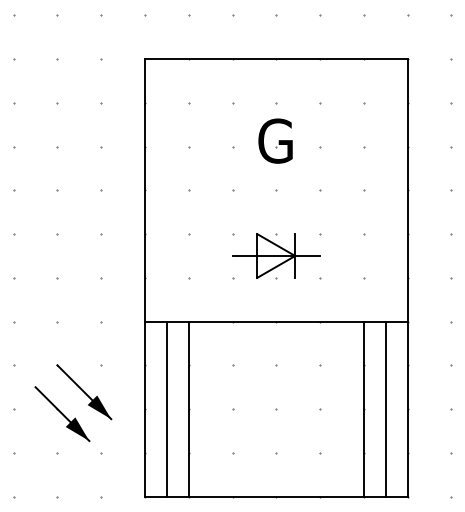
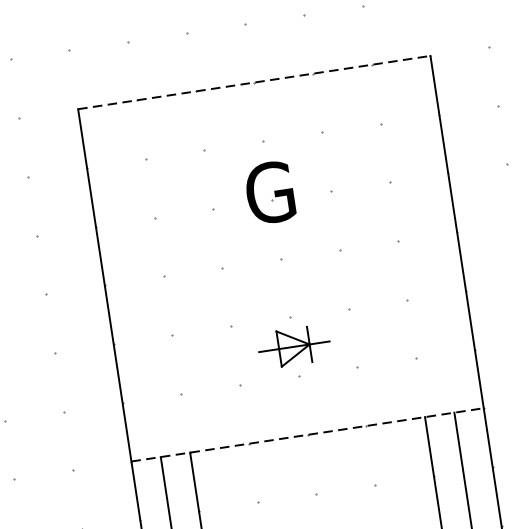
line: (276, 59) -> (254, 83), solid -> dashed
part: (276, 255) -> (294, 346), size x0.6
line: (276, 321) -> (307, 434), solid -> dashed

